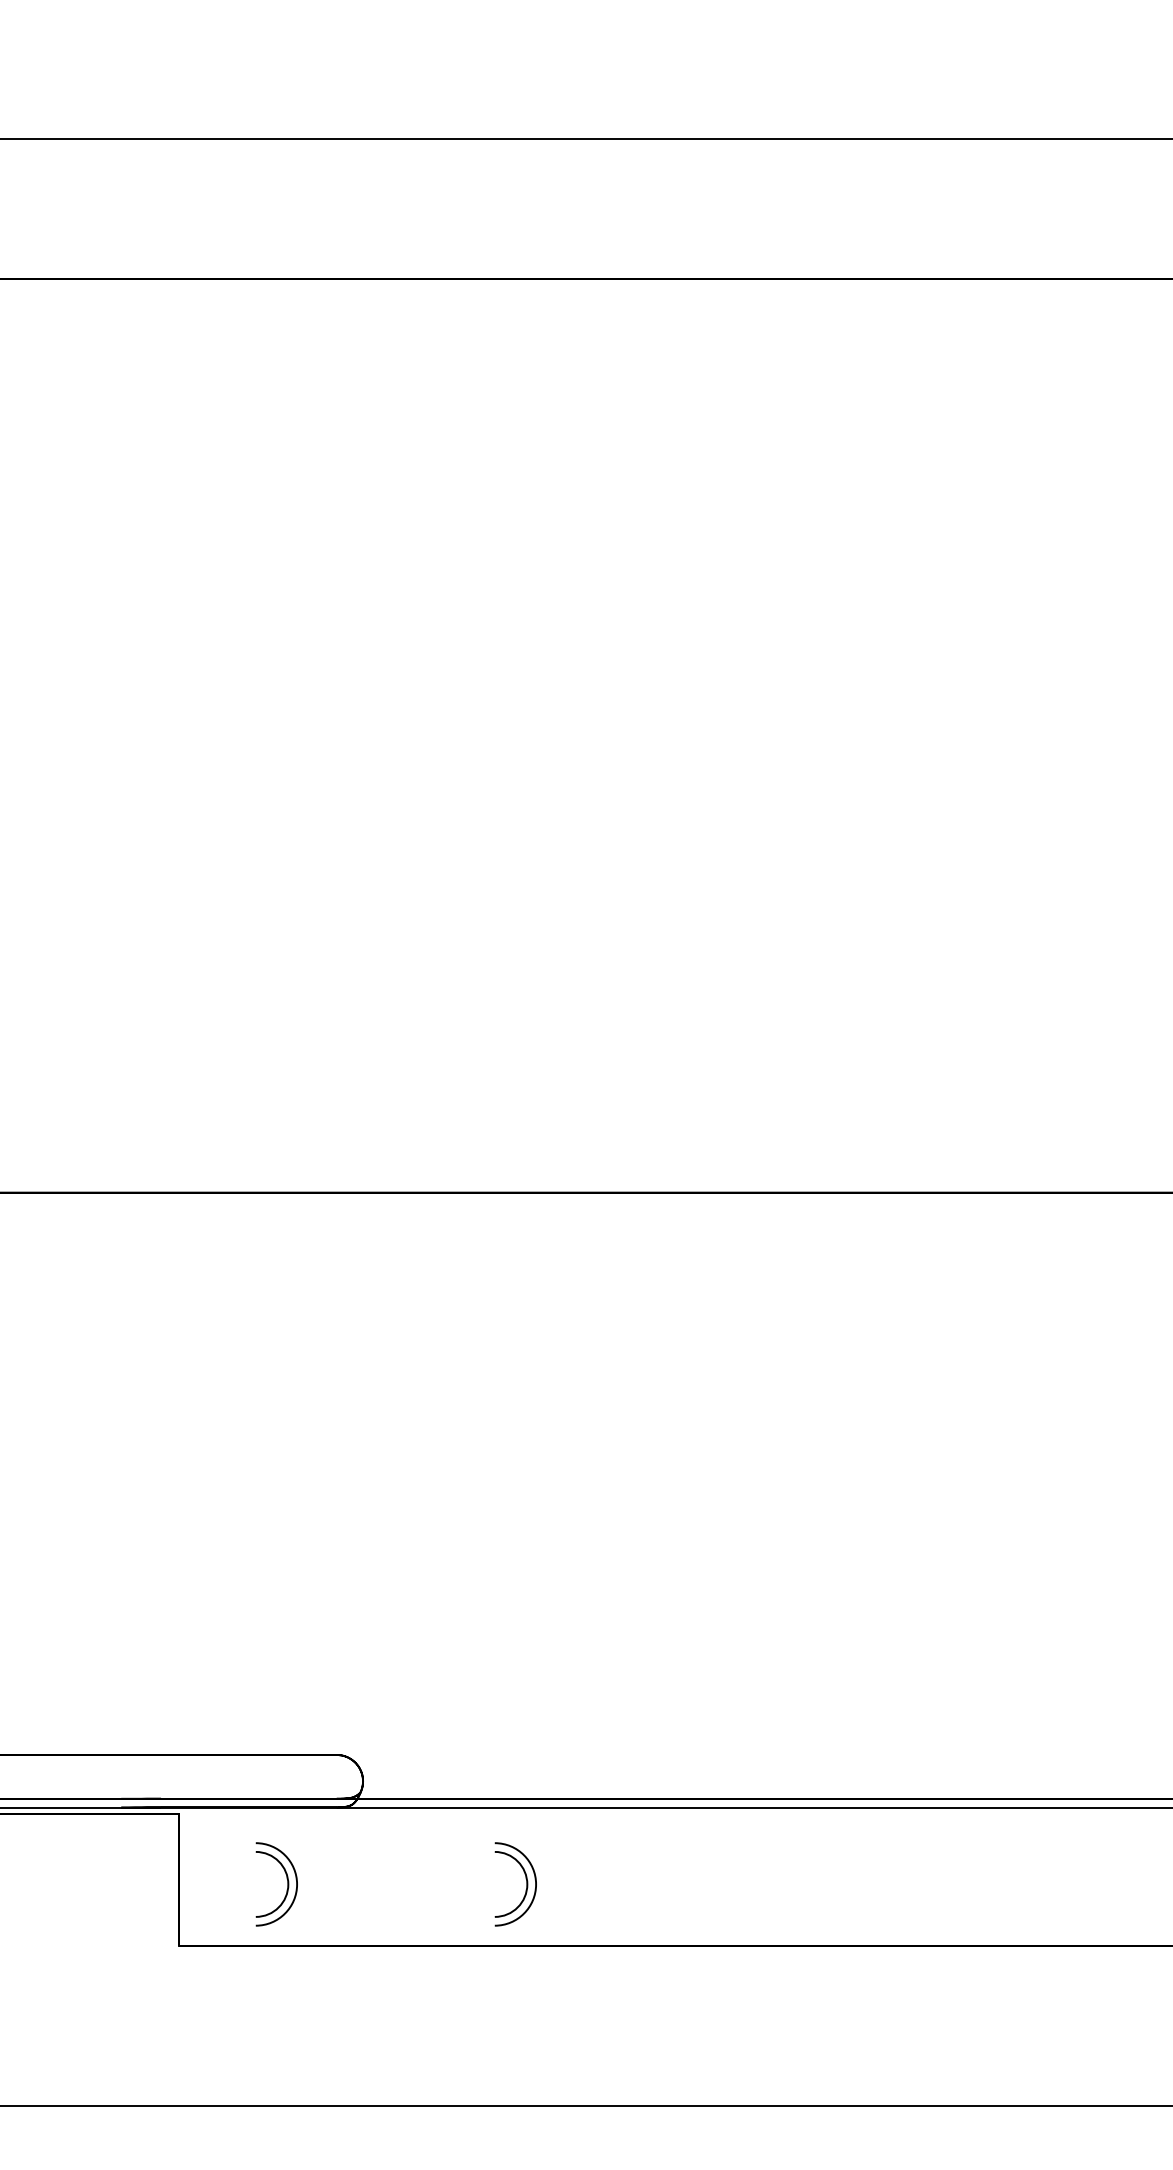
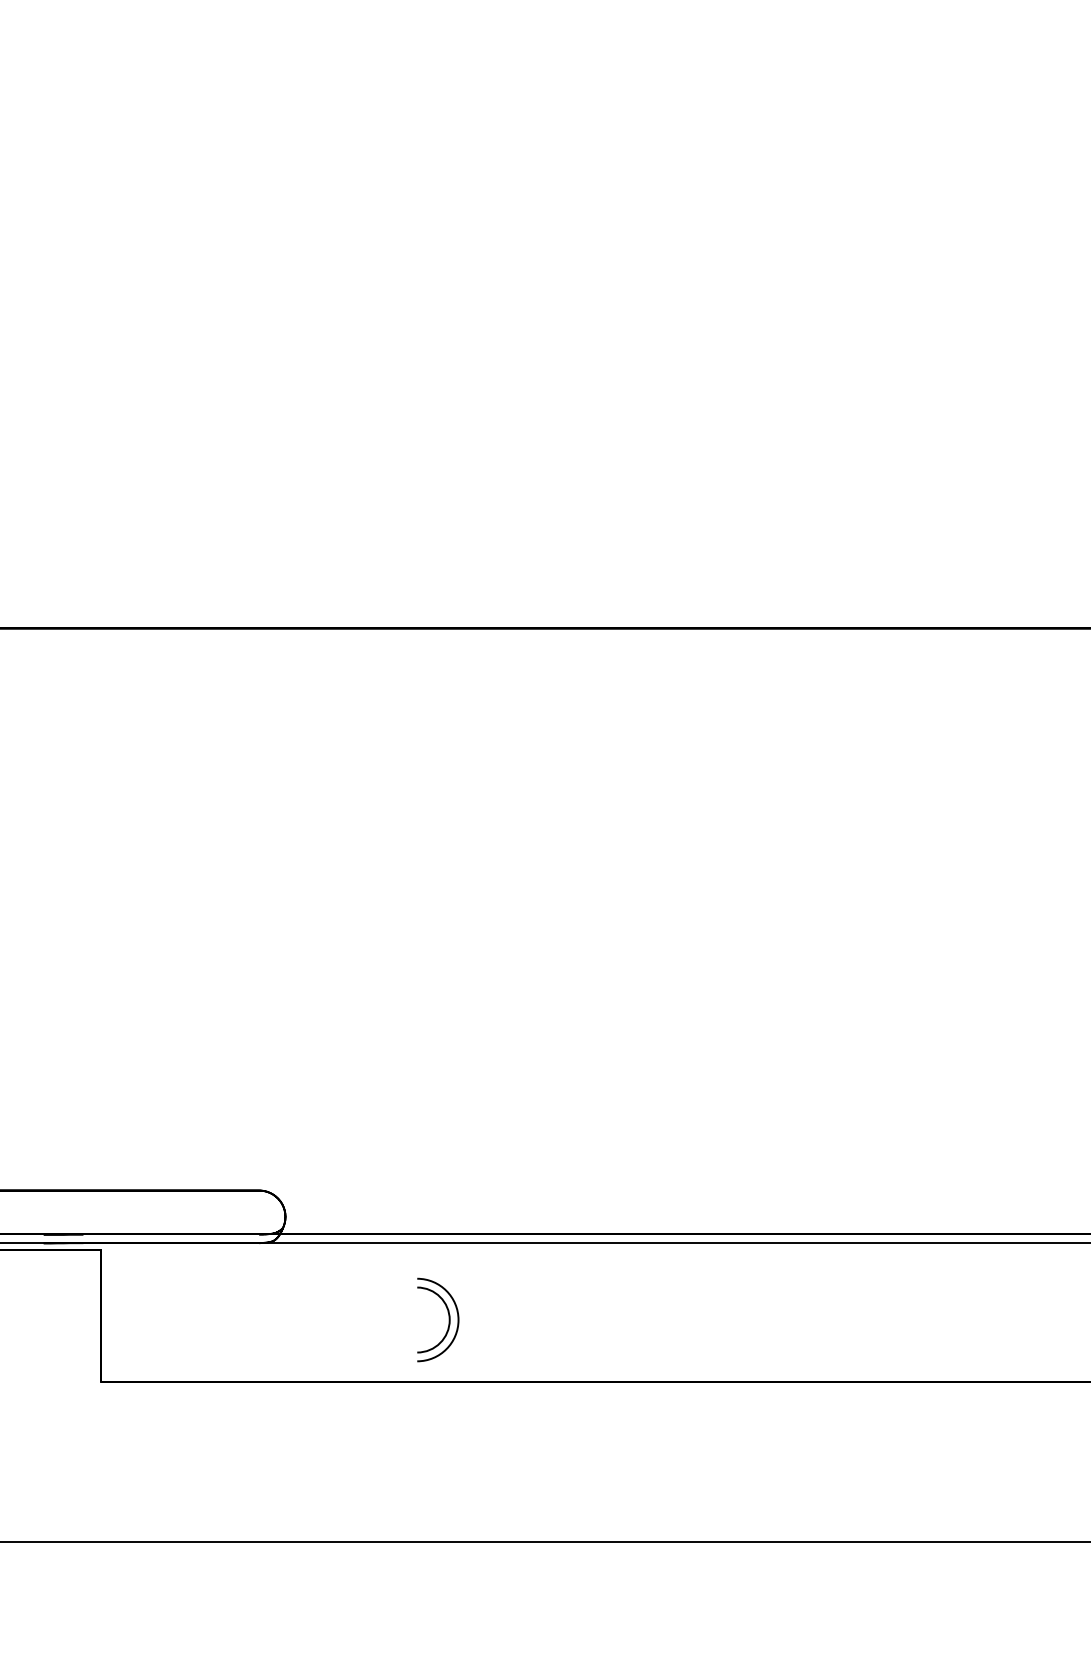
part: (287, 1884) -> (209, 1320), removed

